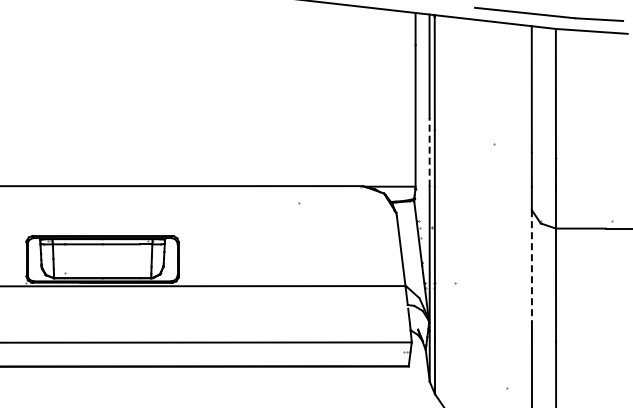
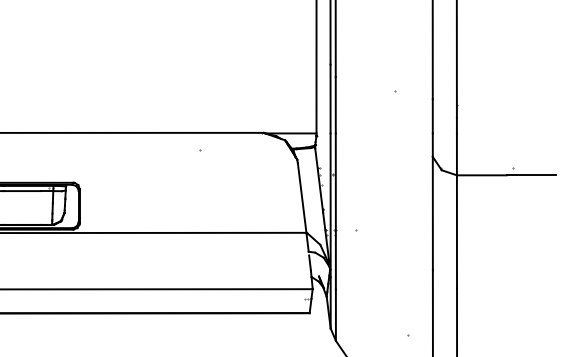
line: (429, 151) -> (330, 98), dashed -> solid
line: (531, 266) -> (432, 213), dashed -> solid

